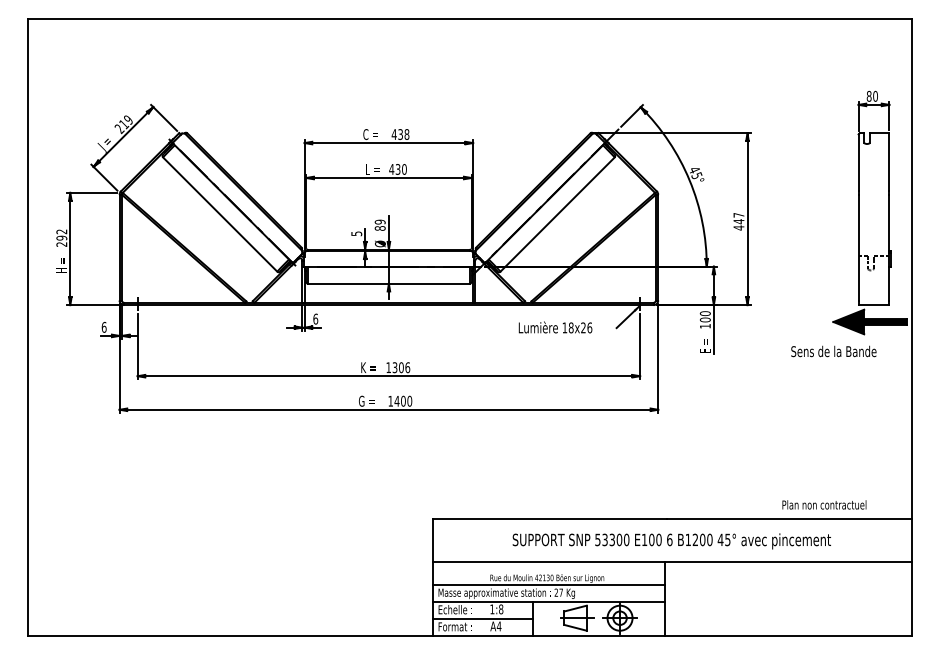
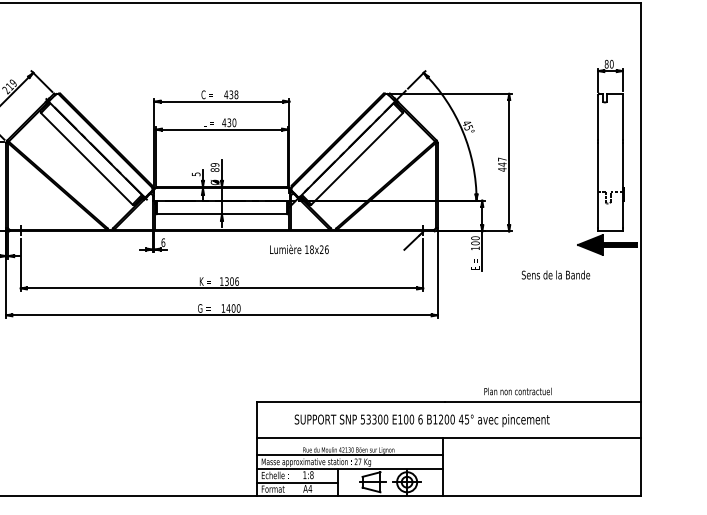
text: (555, 327) -> (299, 249), moved
text: (833, 351) -> (555, 275), moved
text: (824, 504) -> (518, 391), moved
text: (671, 541) -> (421, 420), moved

